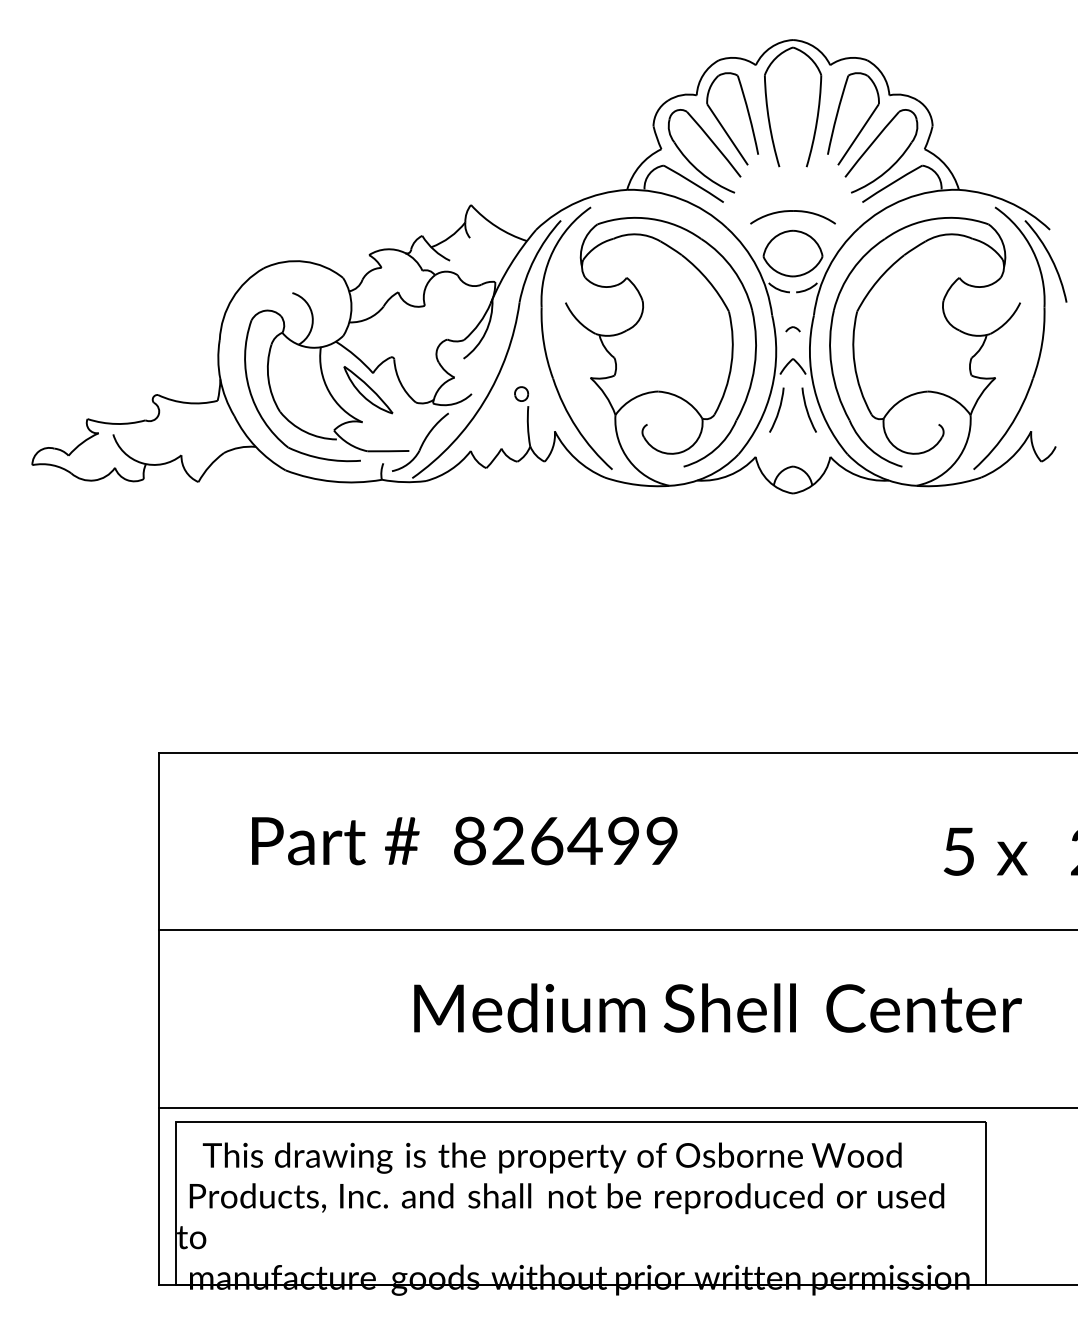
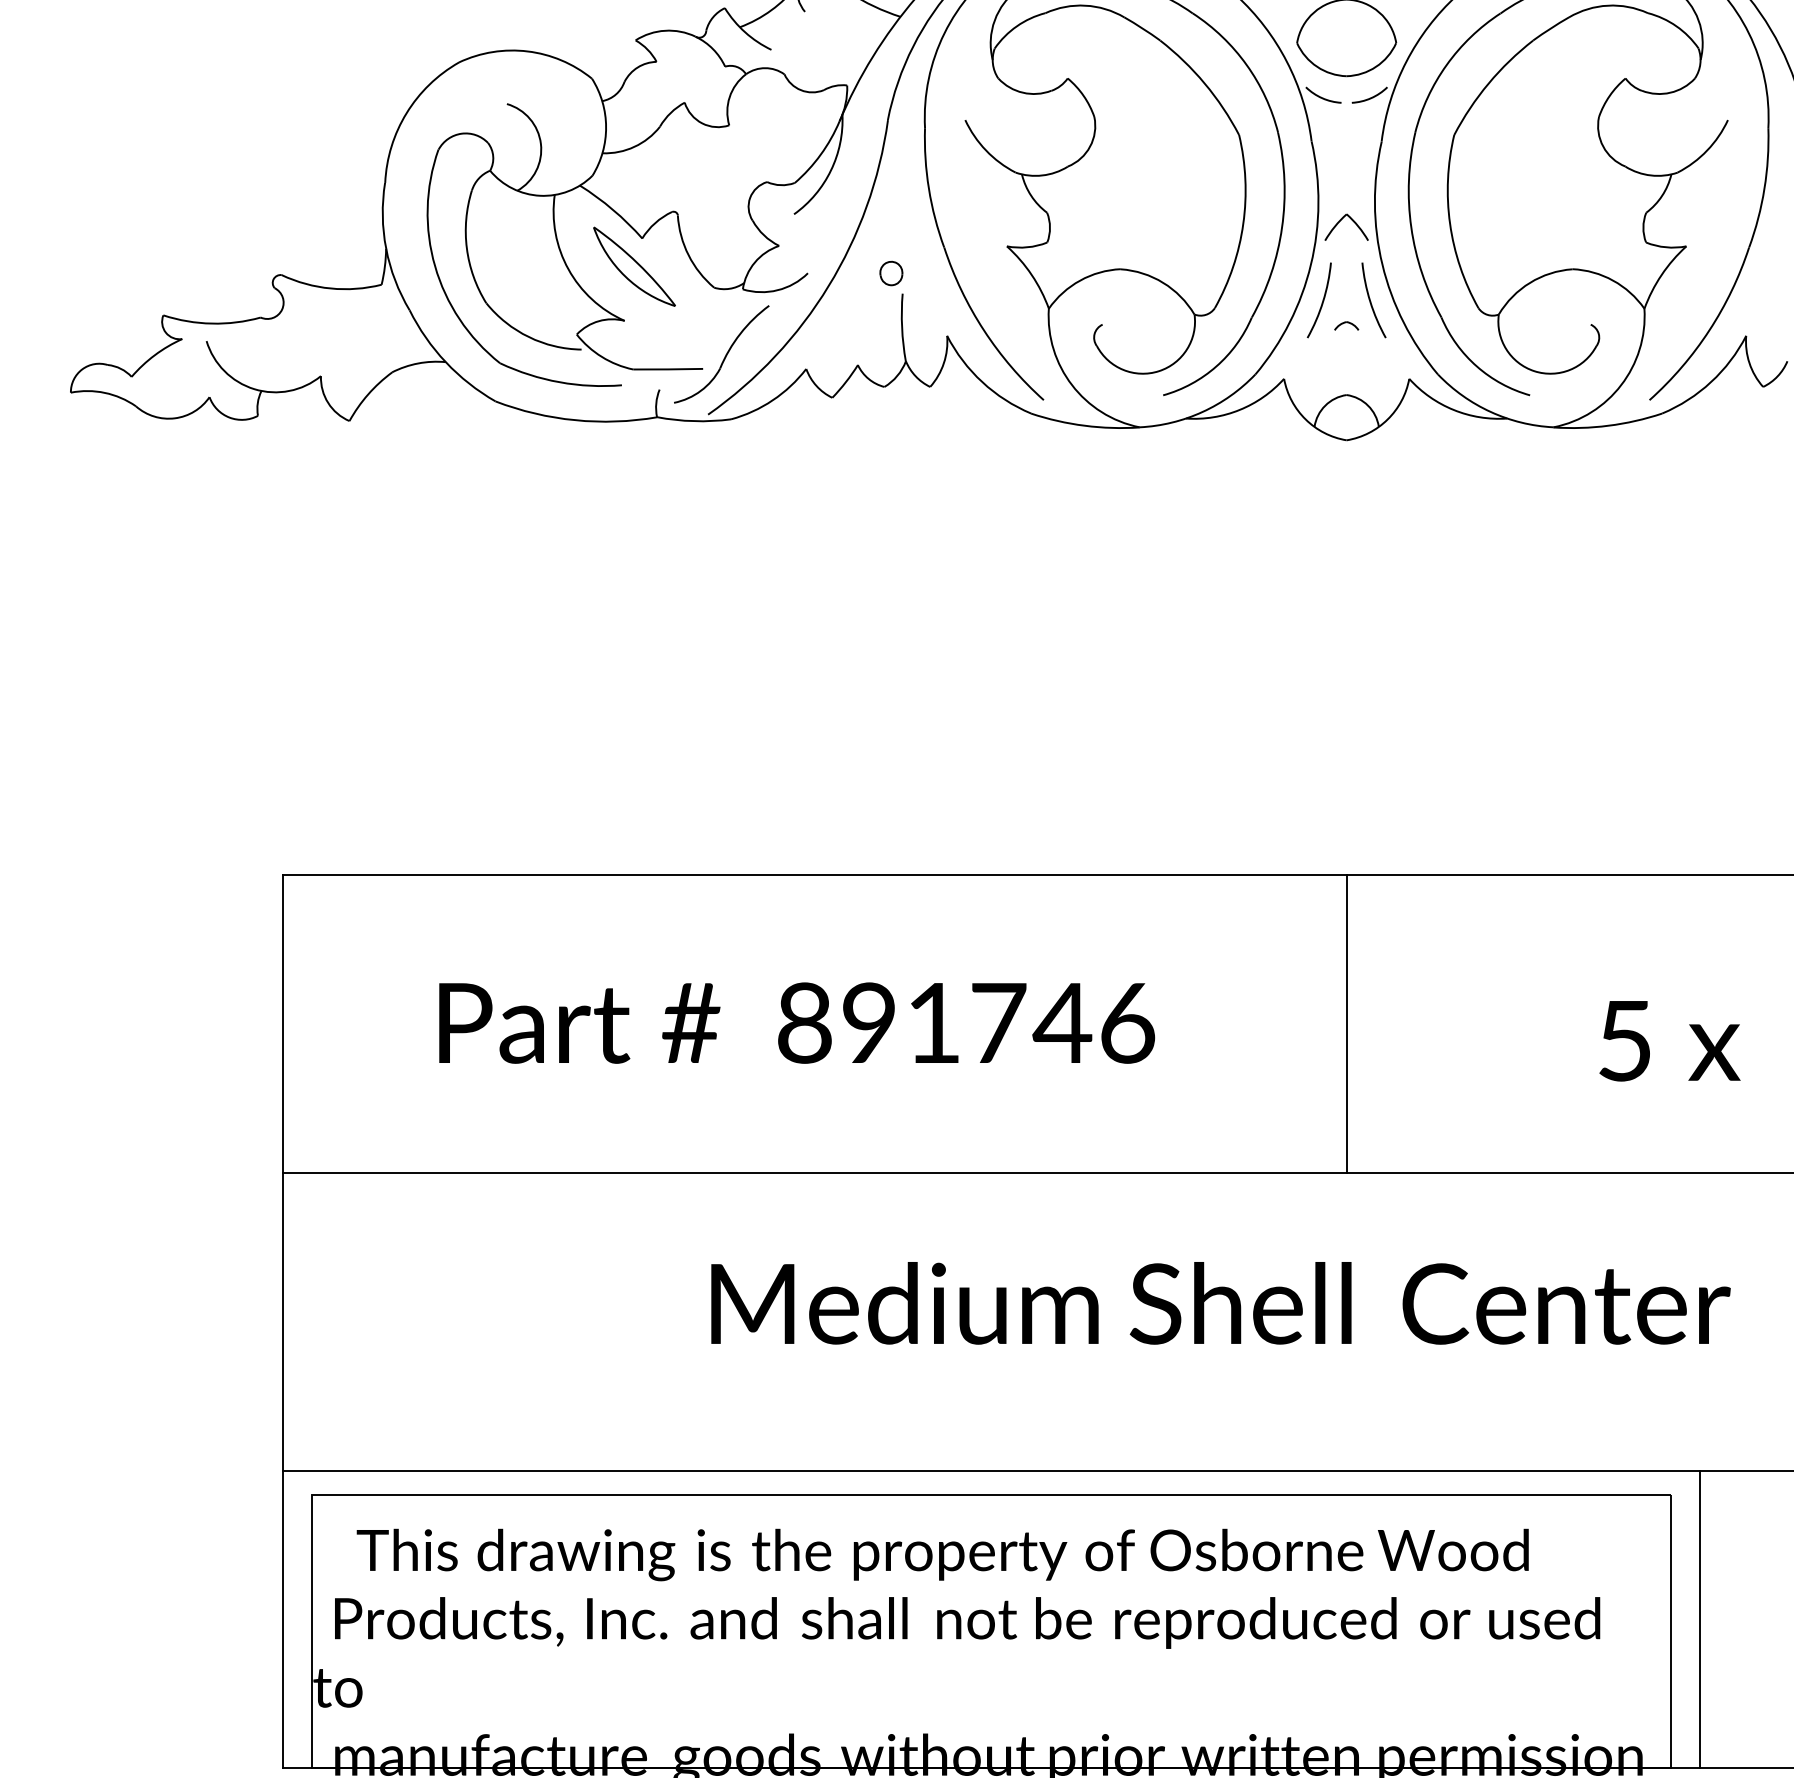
part: (792, 329) -> (1345, 326), moved
text: (585, 840) -> (998, 1022), 826499 -> 891746
line: (793, 841) -> (1347, 1023), added
line: (1003, 1196) -> (1699, 1619), added

